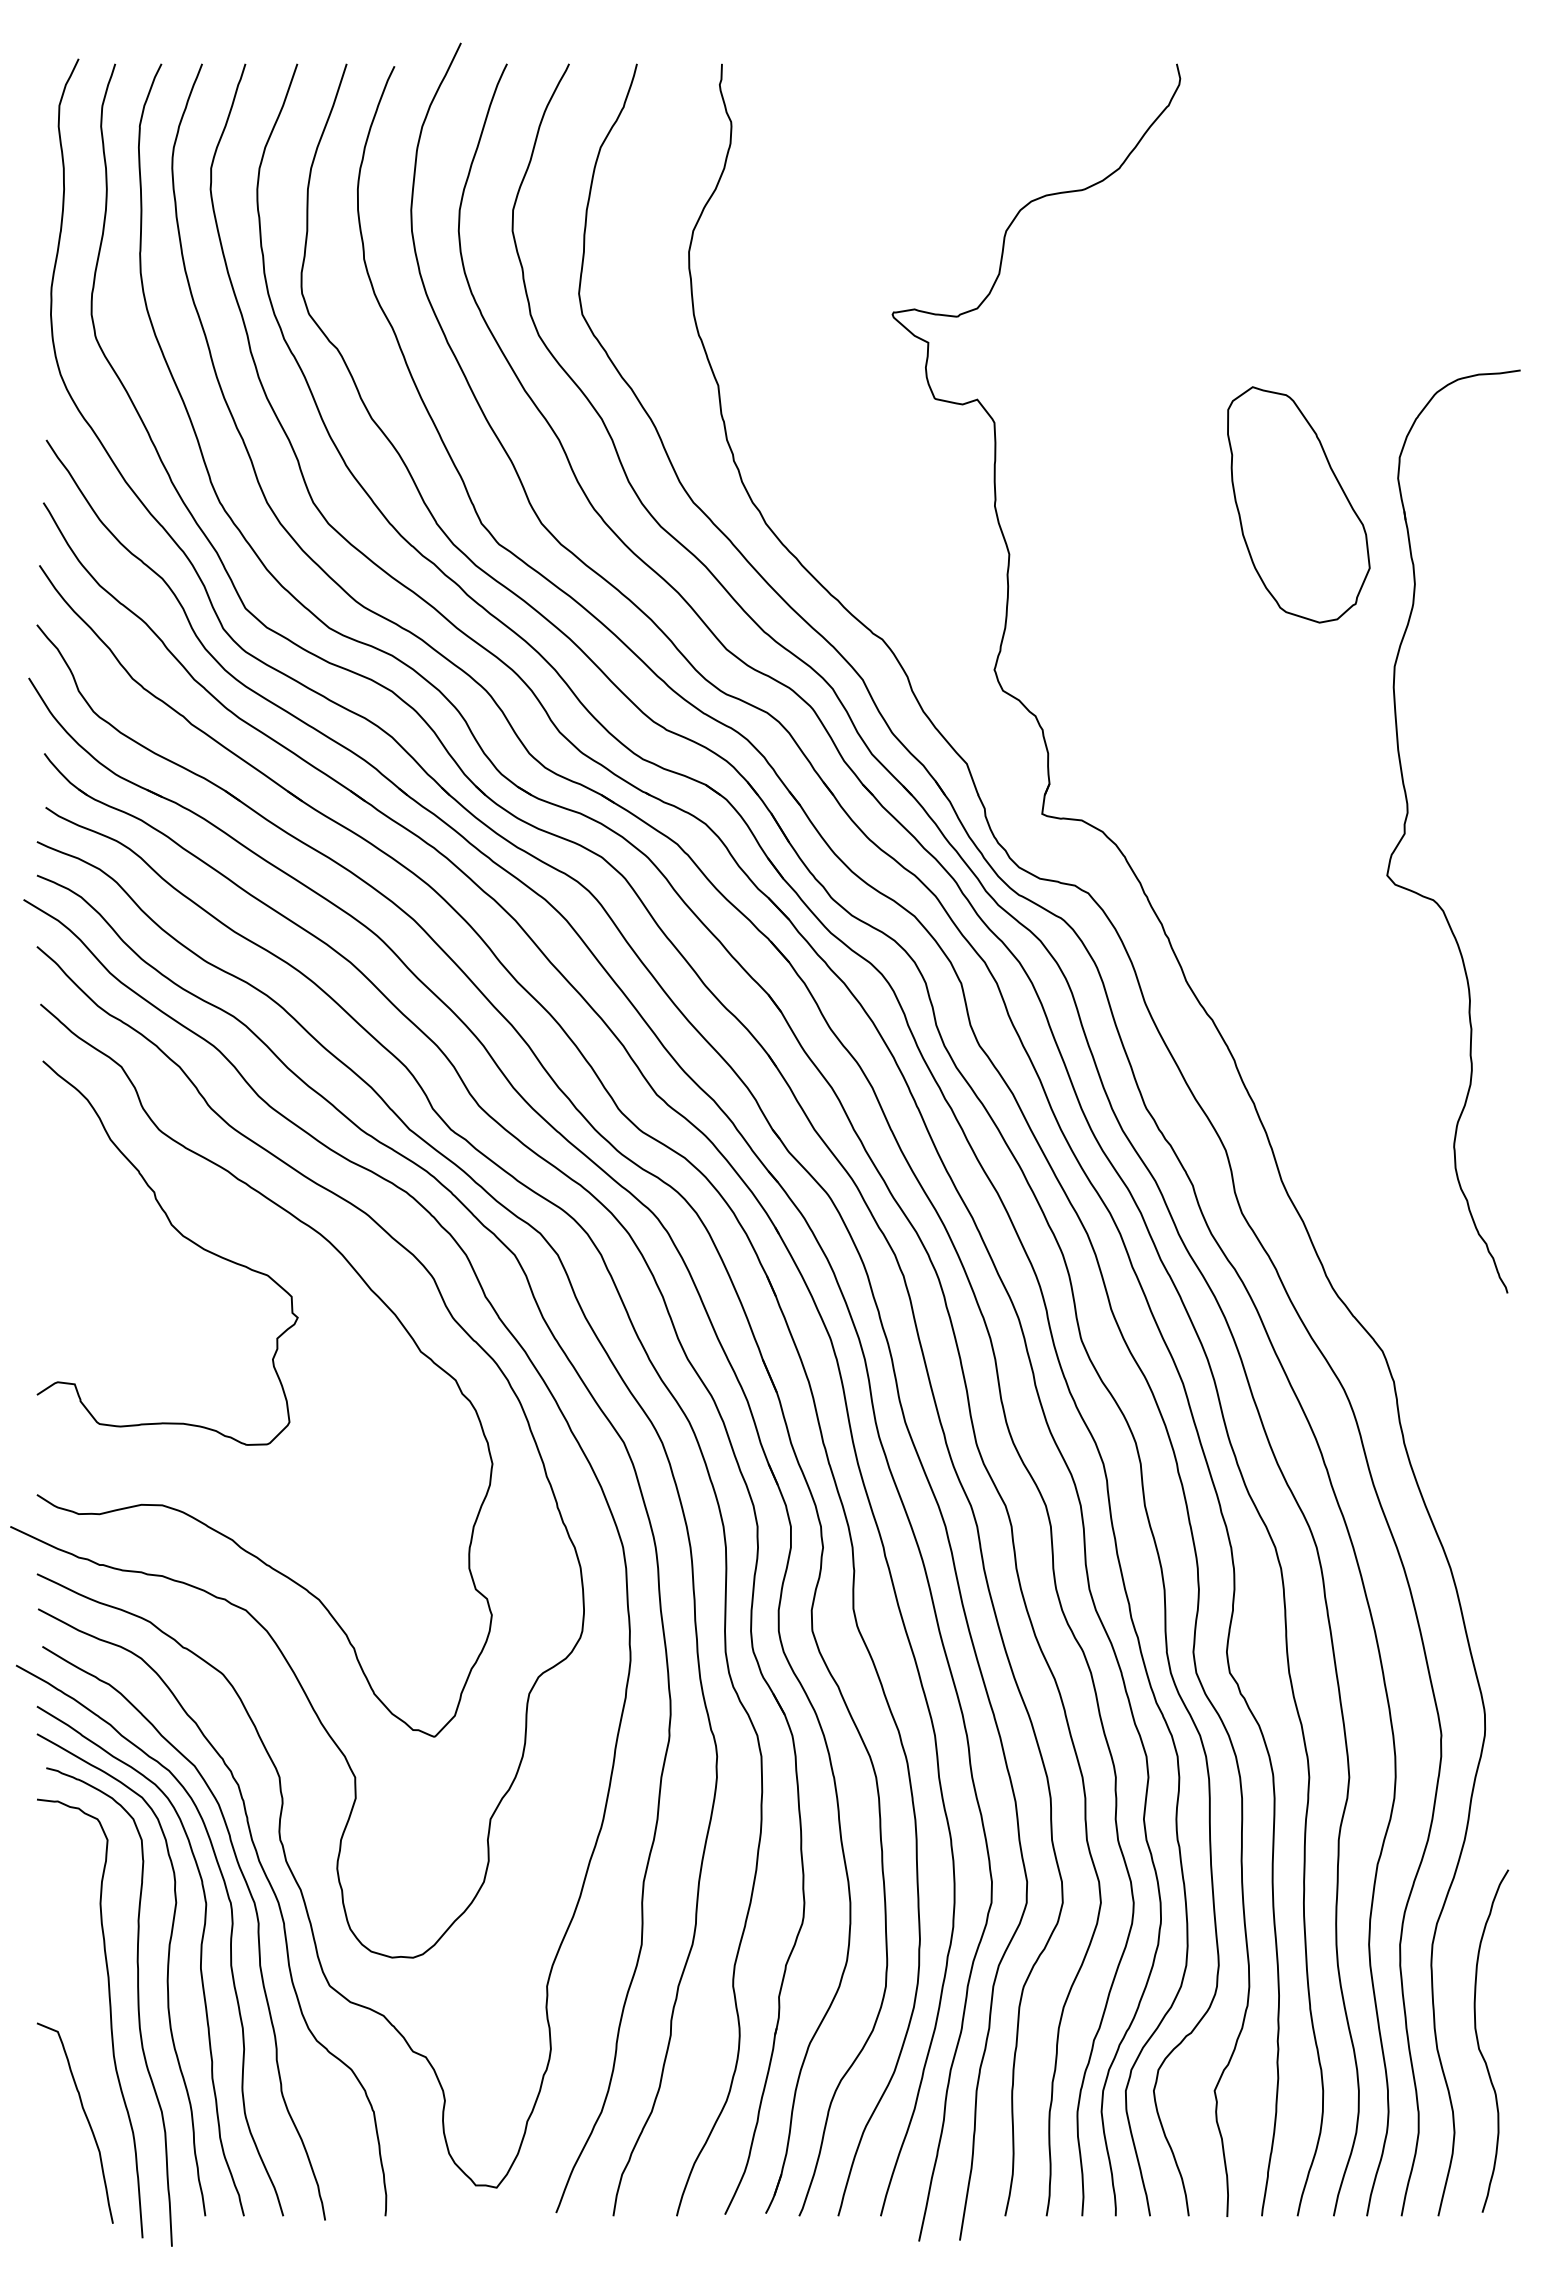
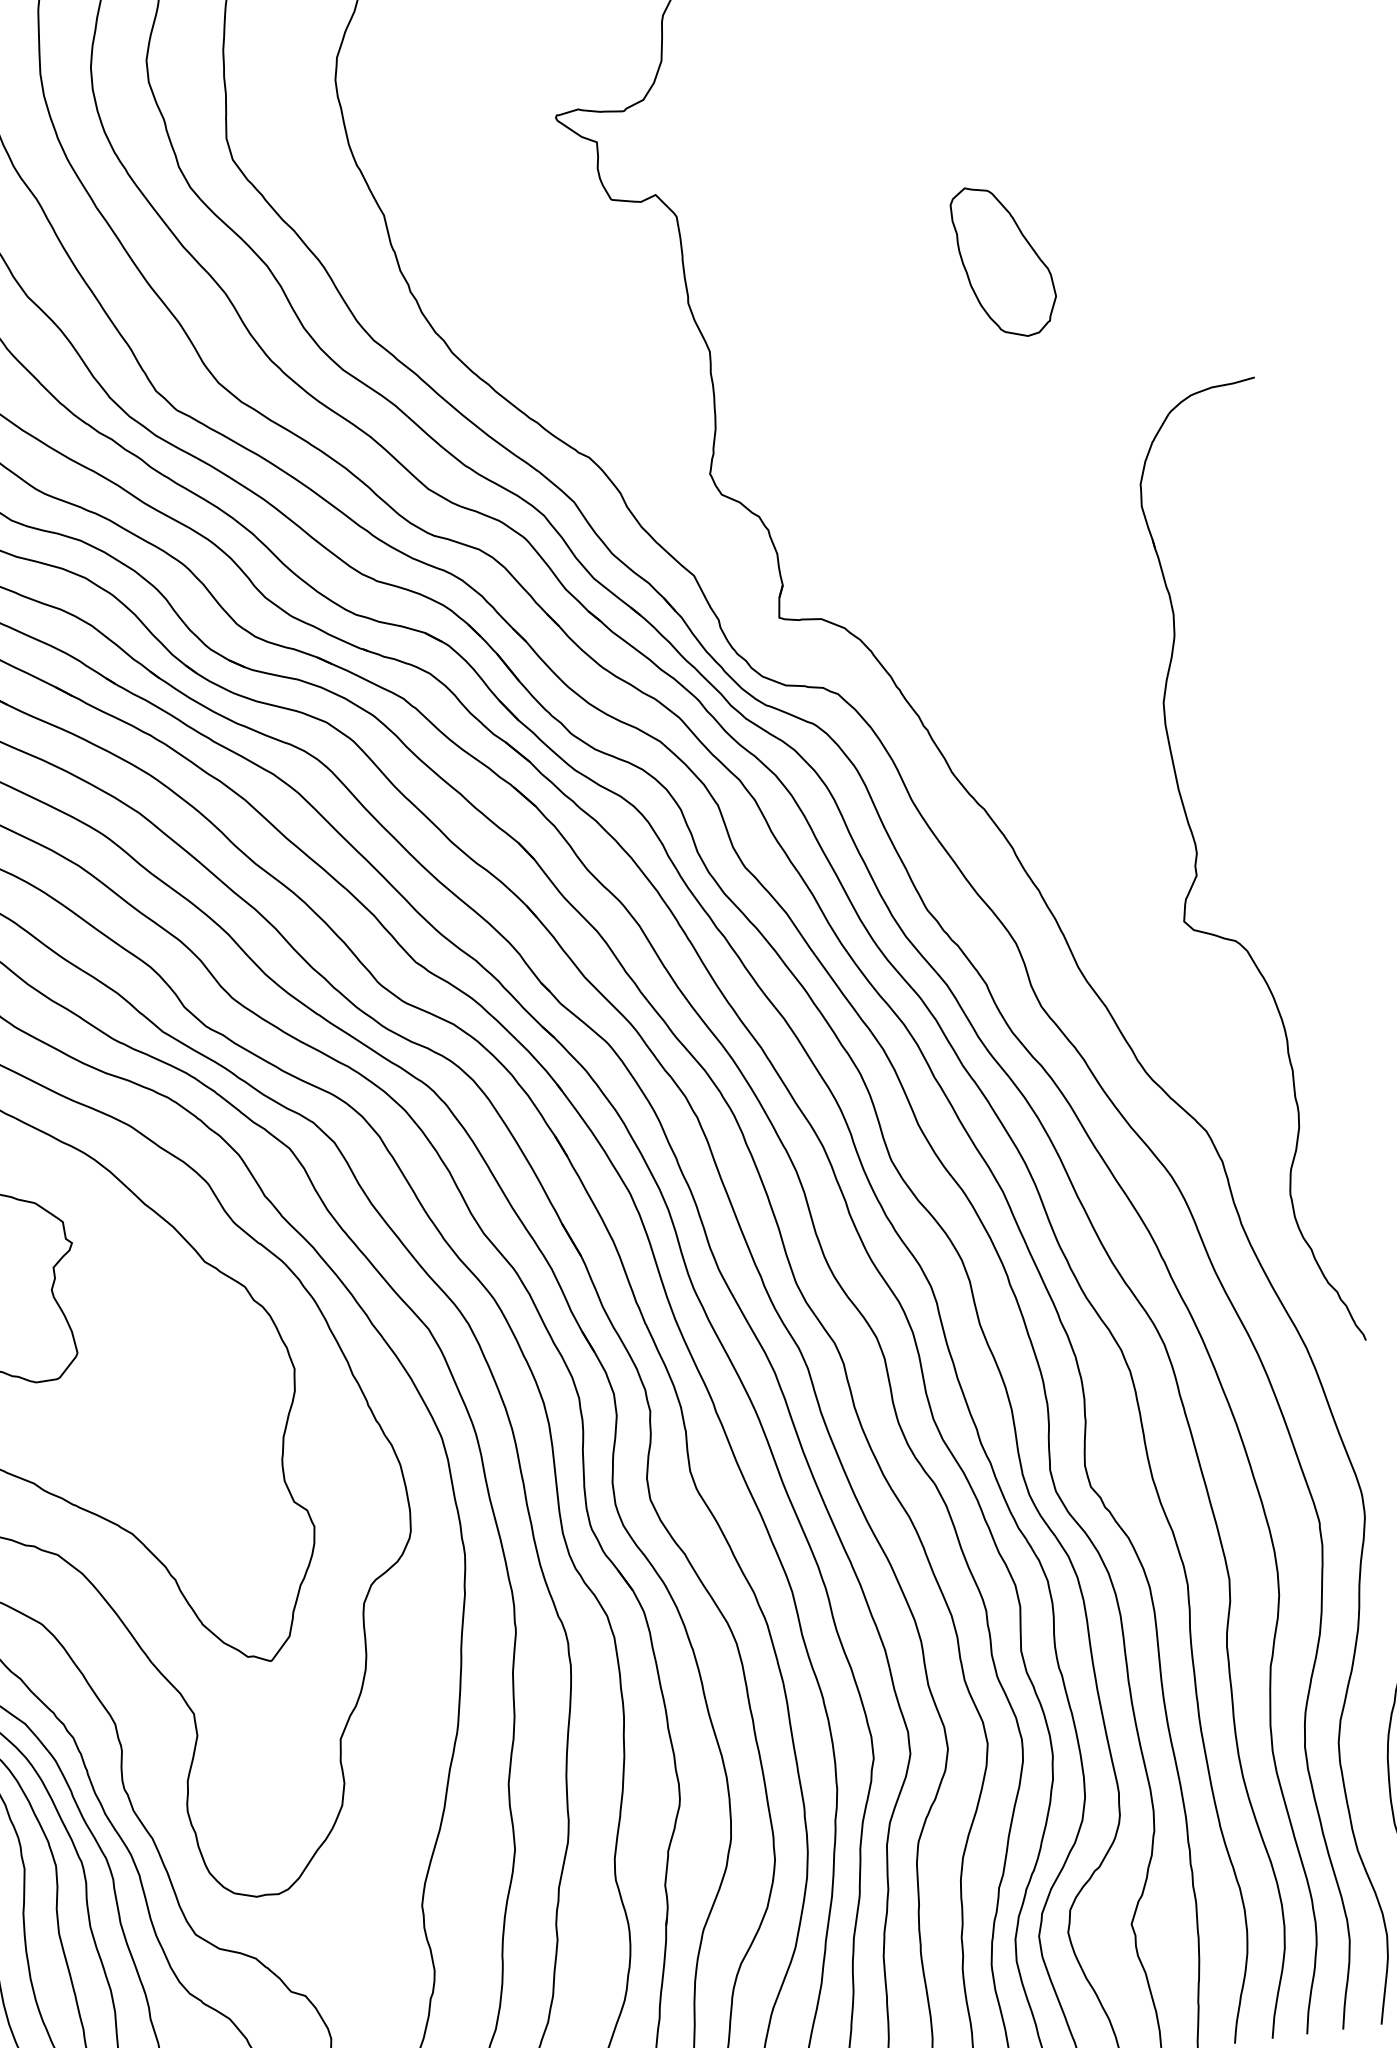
part: (1298, 504) -> (1004, 260), size x0.62
part: (1407, 818) -> (1197, 859), moved

